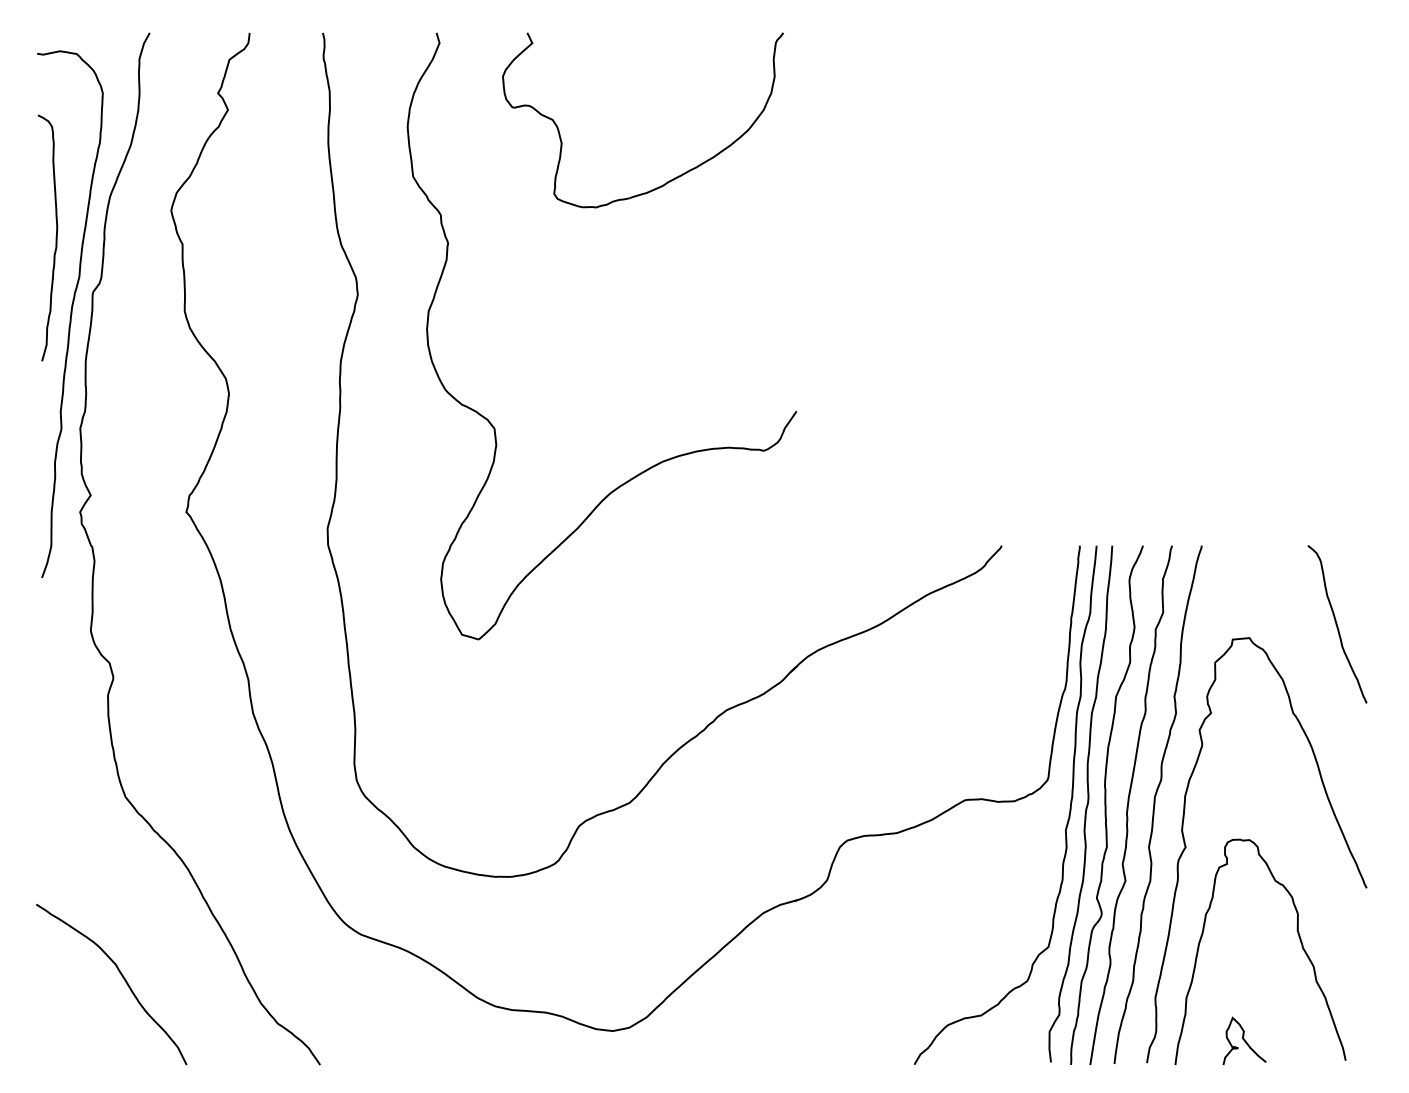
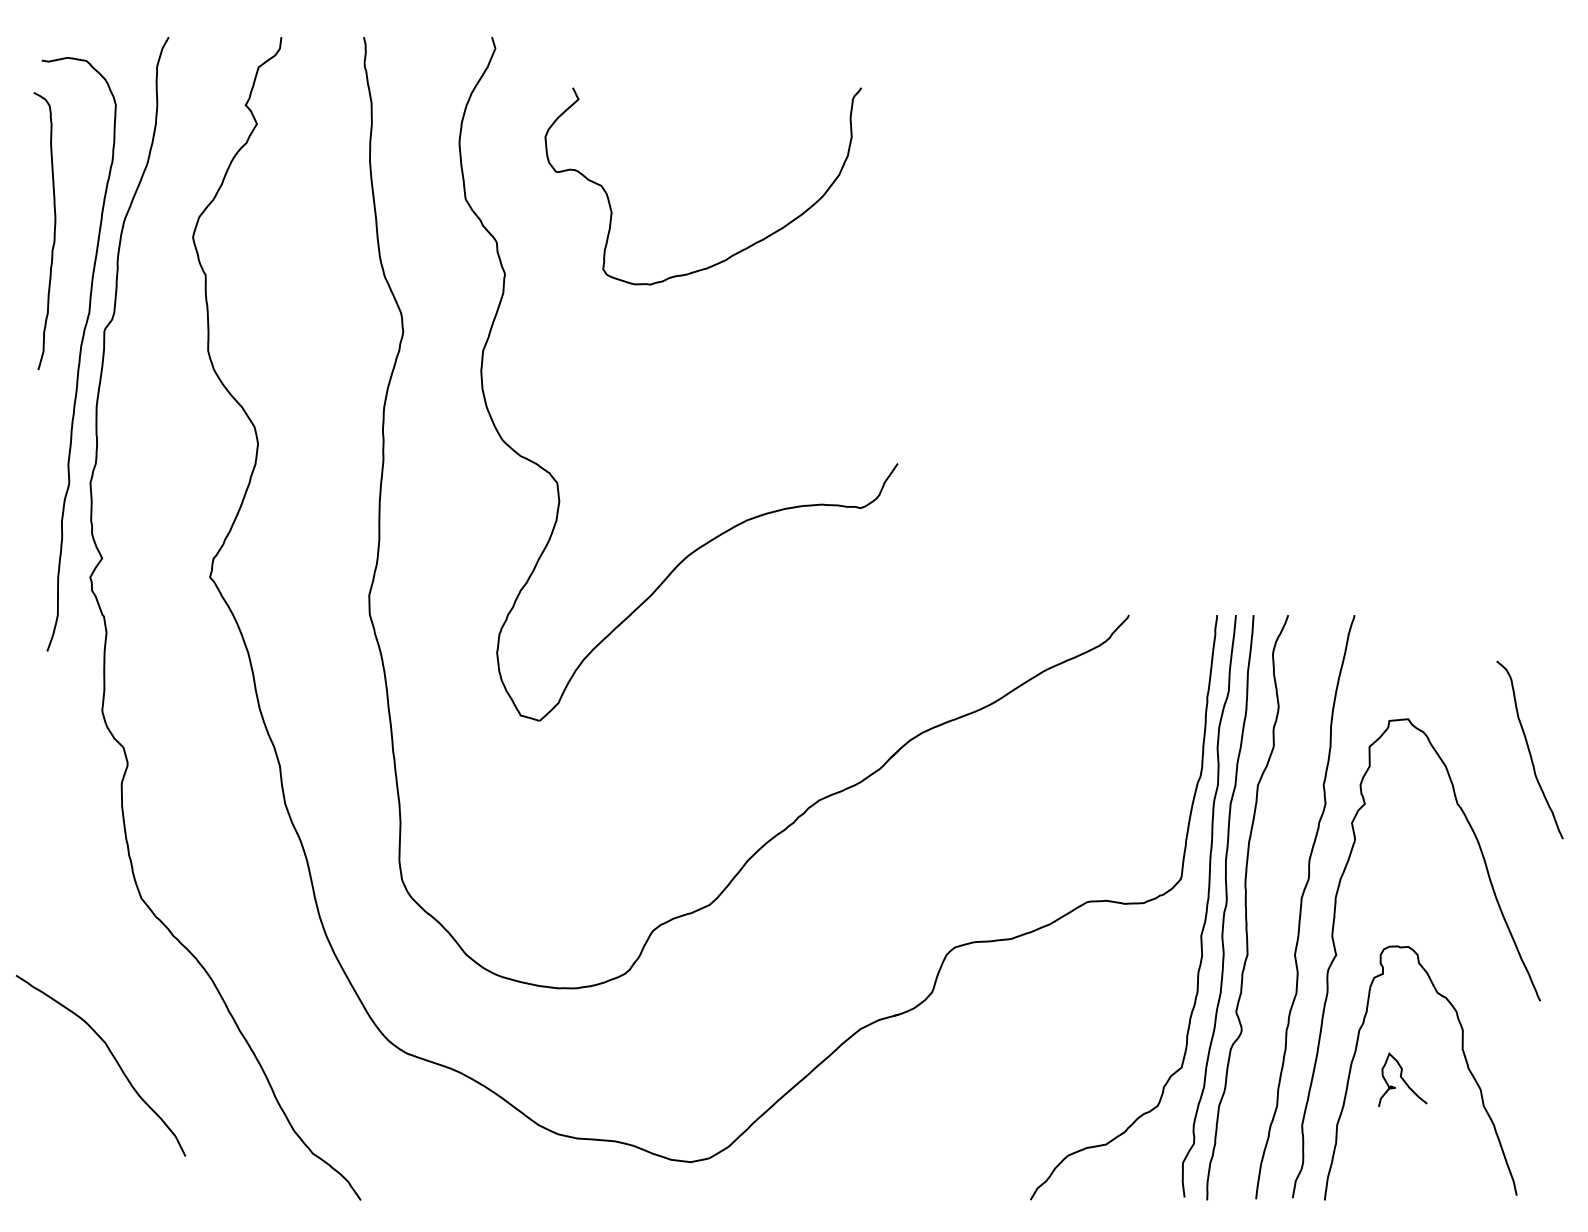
part: (674, 177) -> (738, 250), moved
curve: (55, 237) -> (53, 230), moved
curve: (1337, 624) -> (1529, 750), moved
curve: (1128, 804) -> (1271, 906), removed
curve: (121, 976) -> (112, 1056), moved
curve: (1244, 1040) -> (1402, 1079), moved

